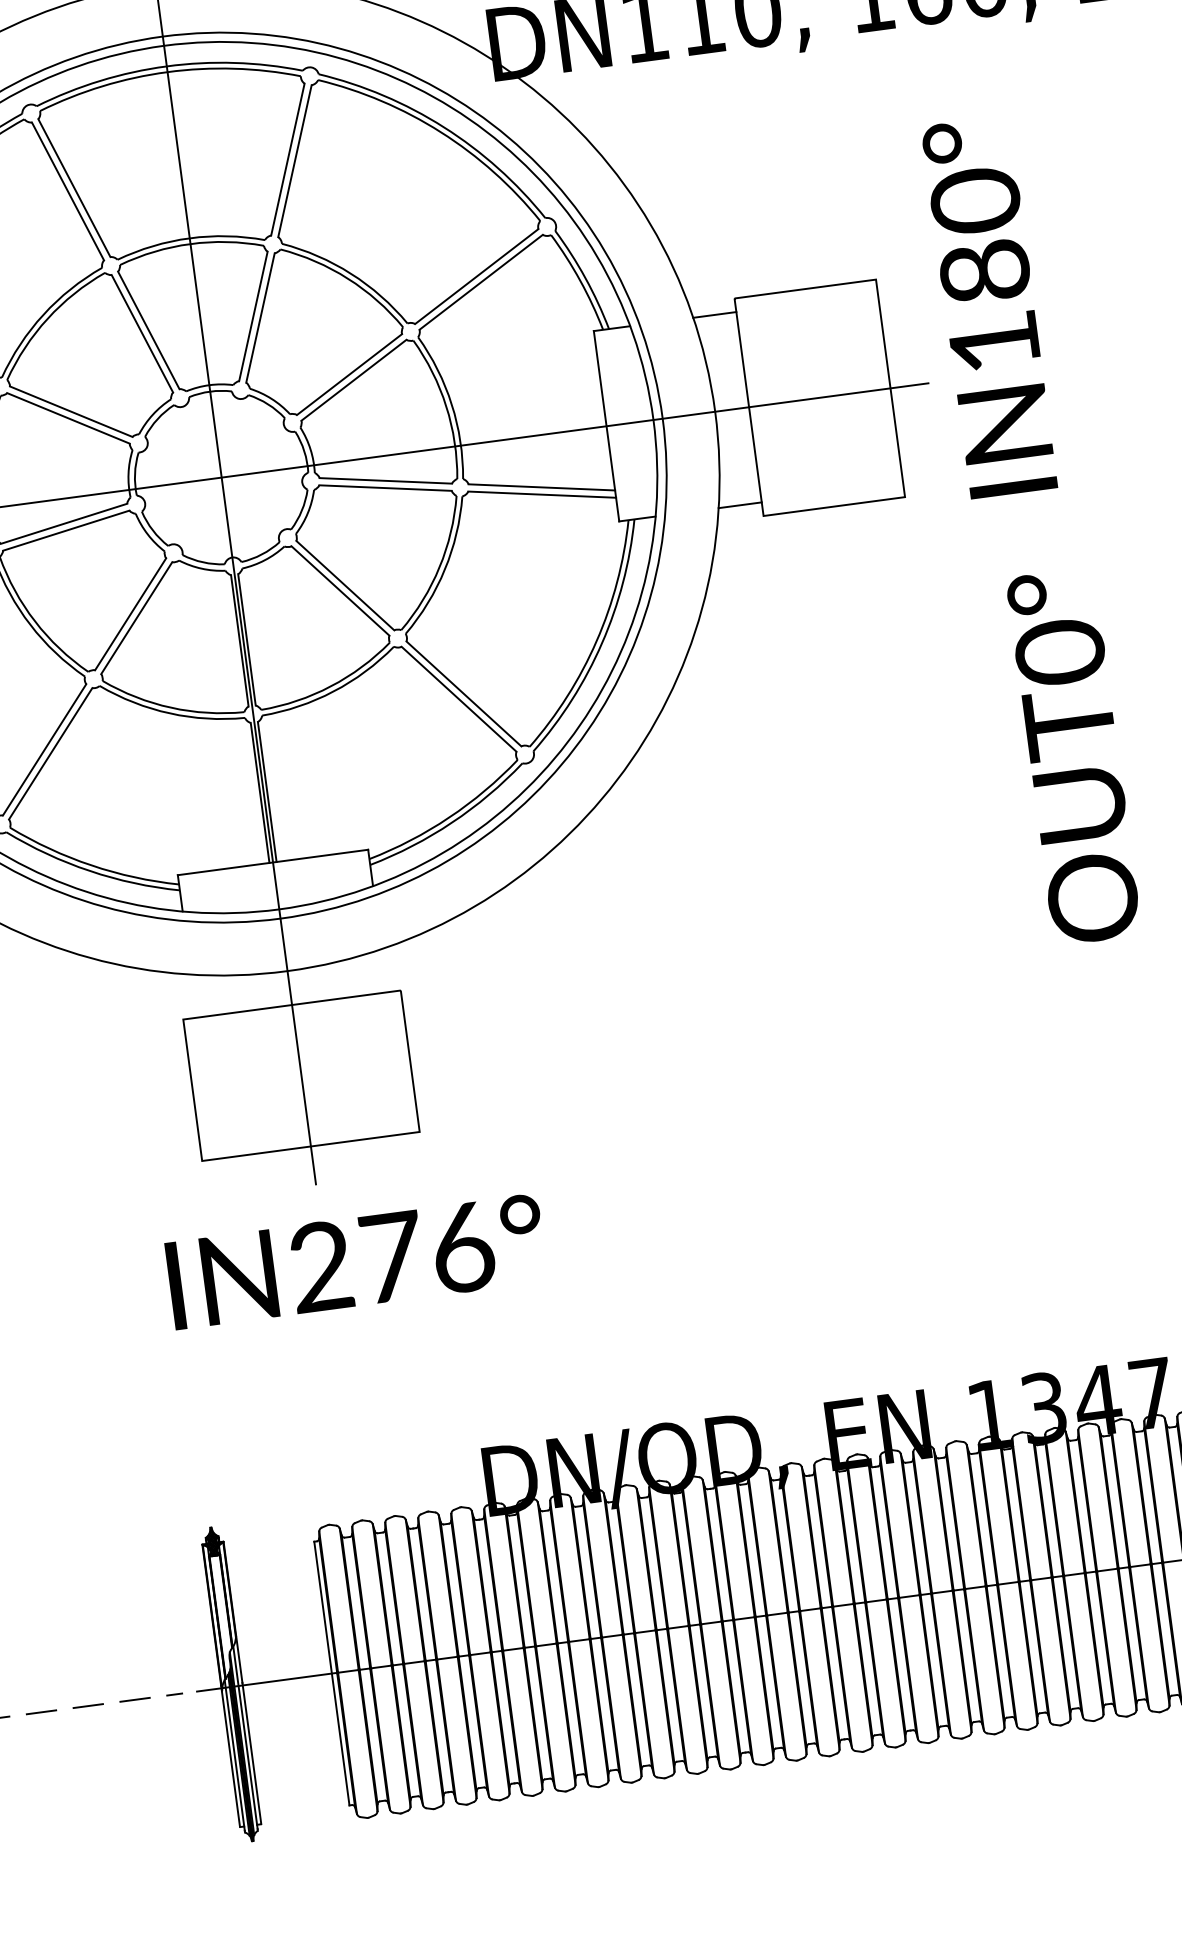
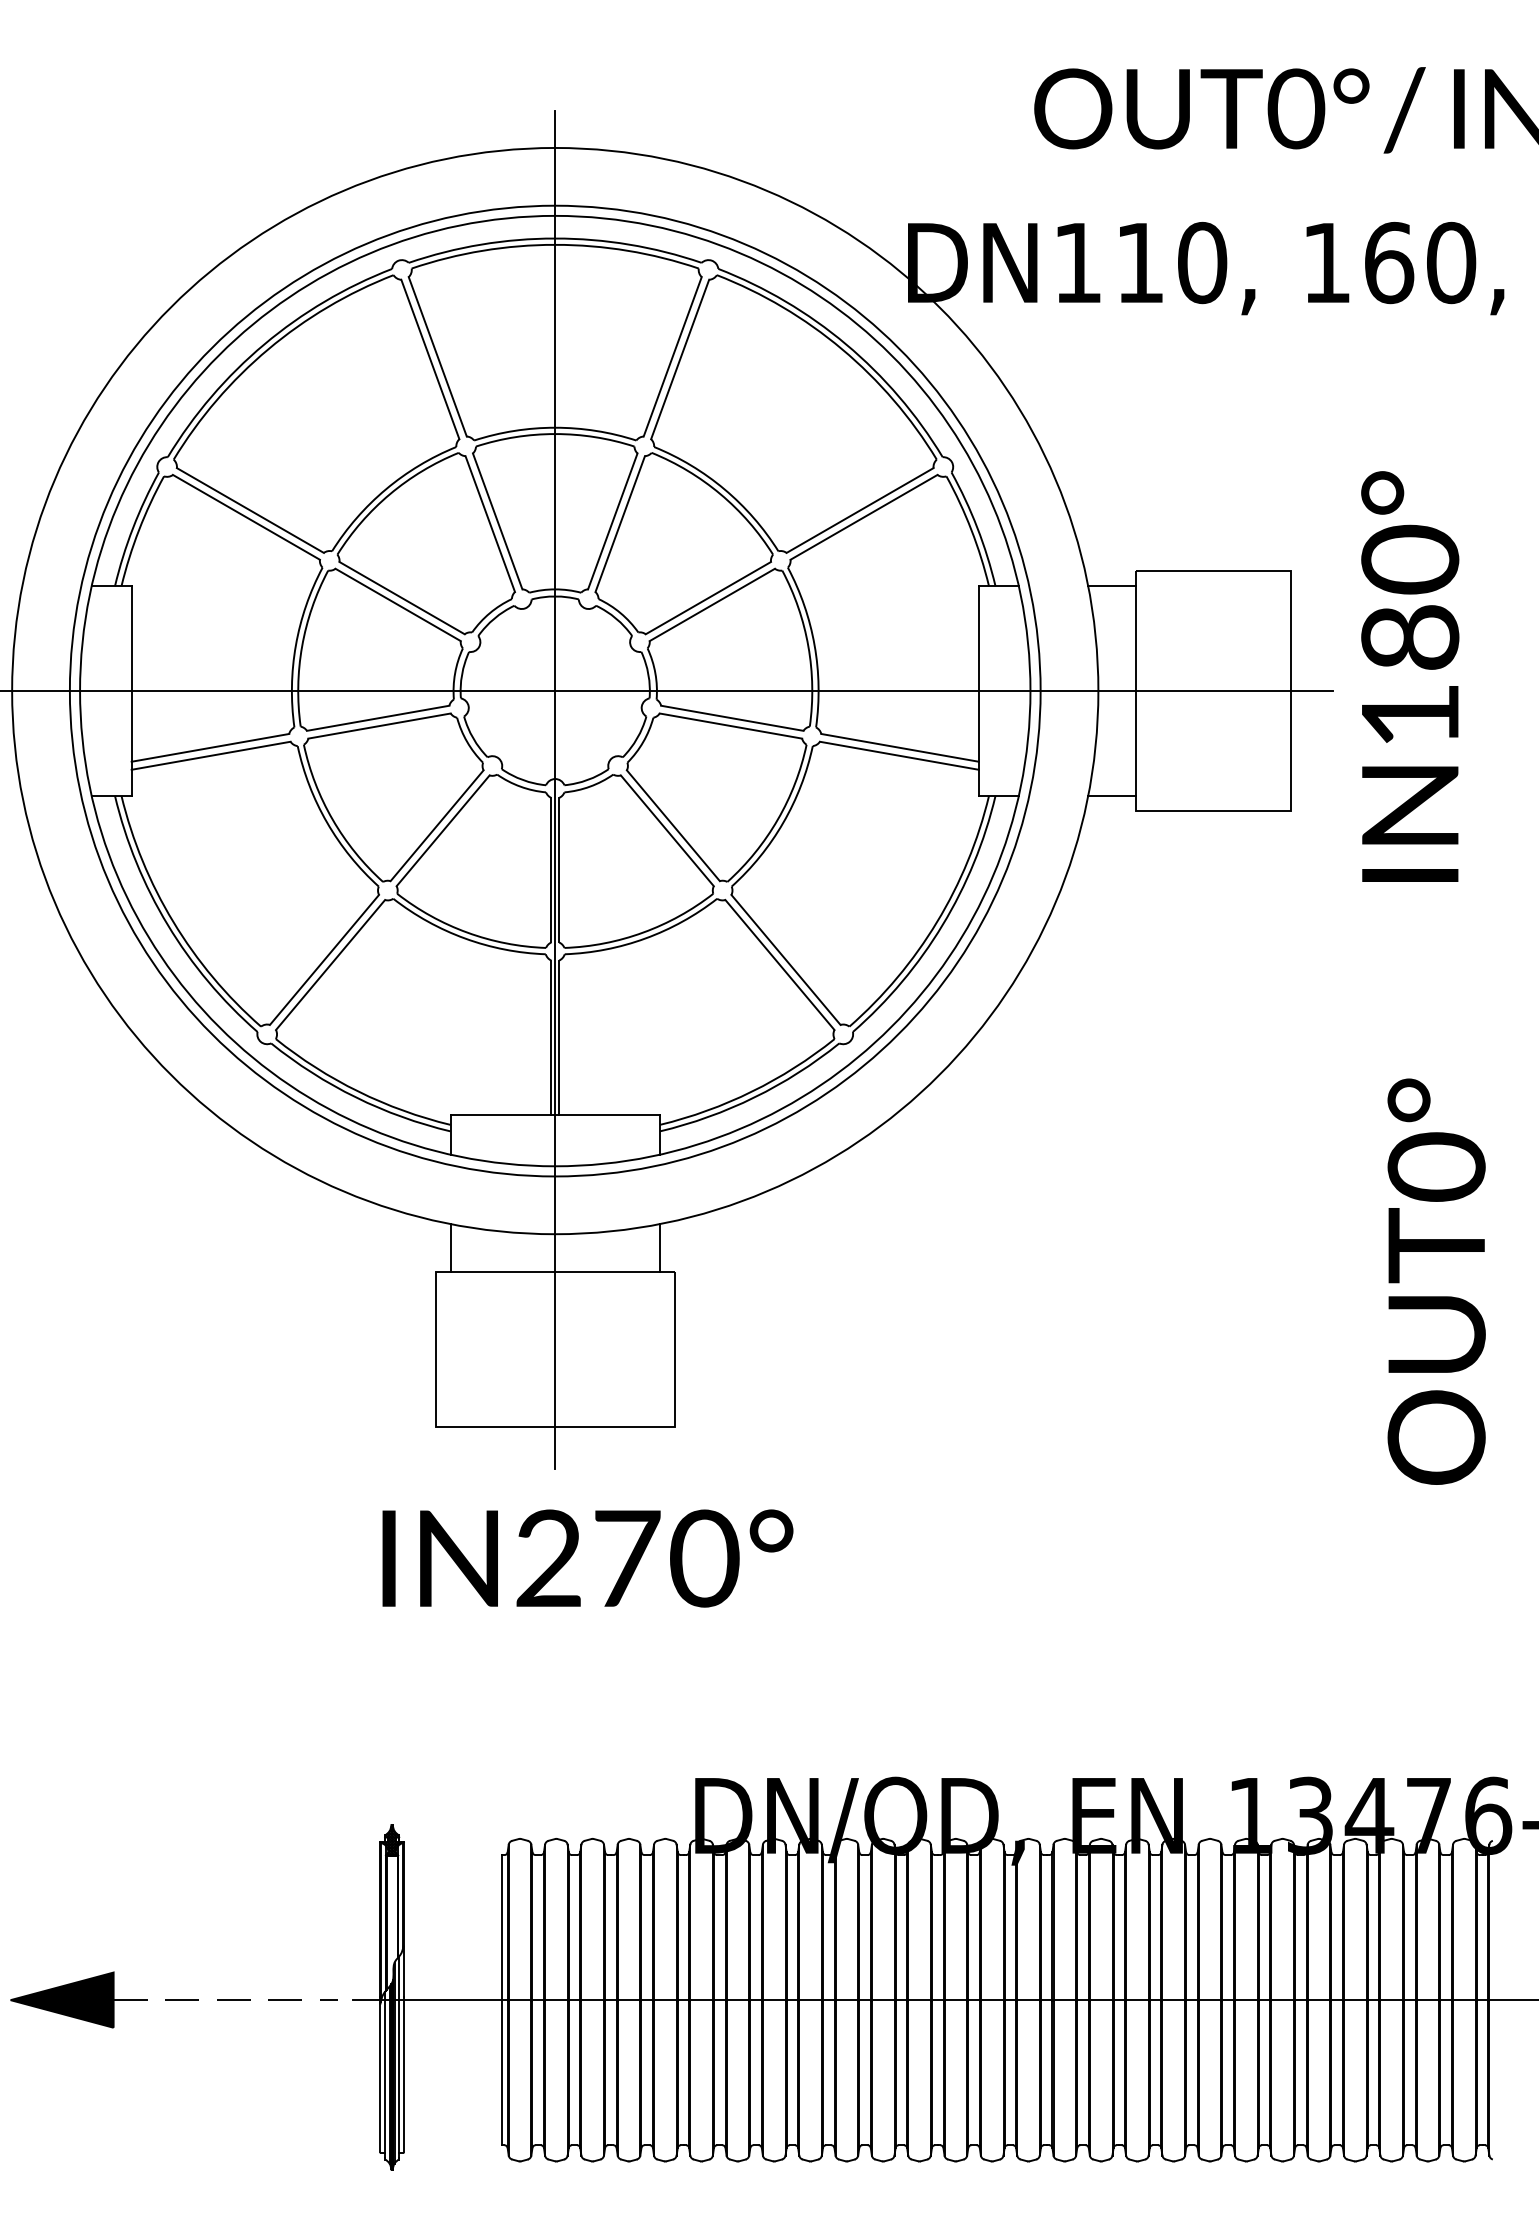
text: (989, 307) -> (1410, 676), moved
text: (1073, 756) -> (1436, 1281), moved
line: (383, 970) -> (659, 1247), added
line: (193, 995) -> (450, 1247), added
text: (462, 1247) -> (704, 1558), IN276° -> IN270°

